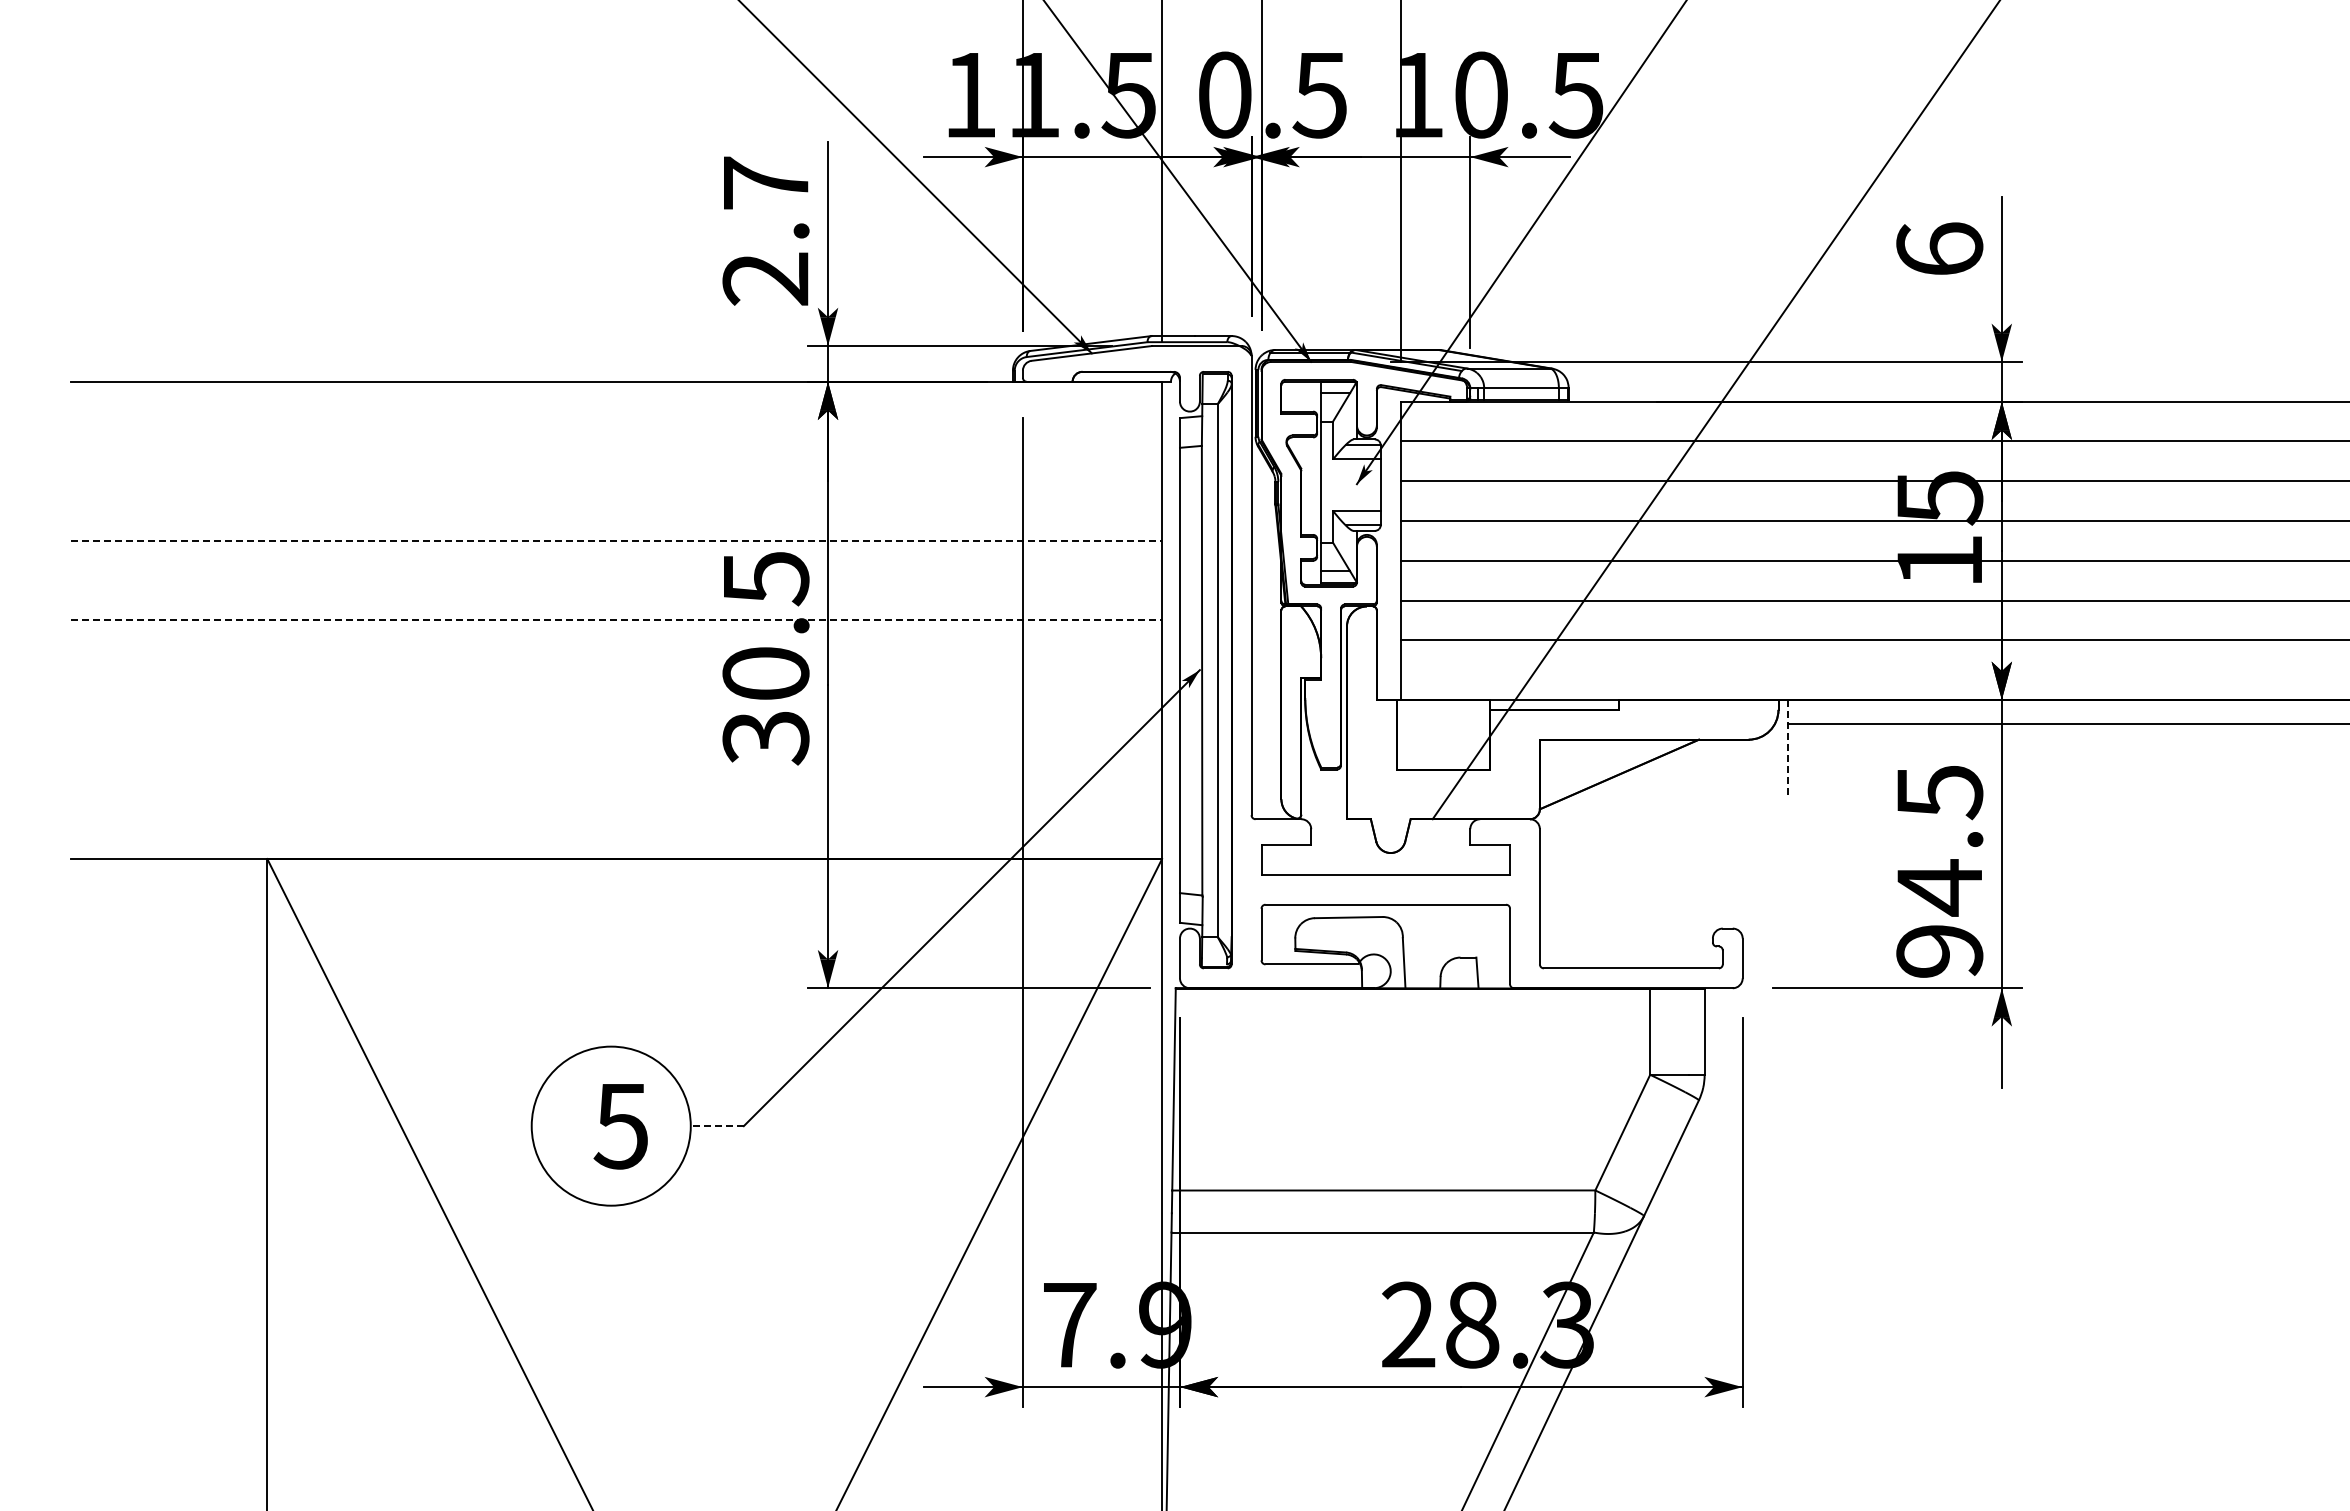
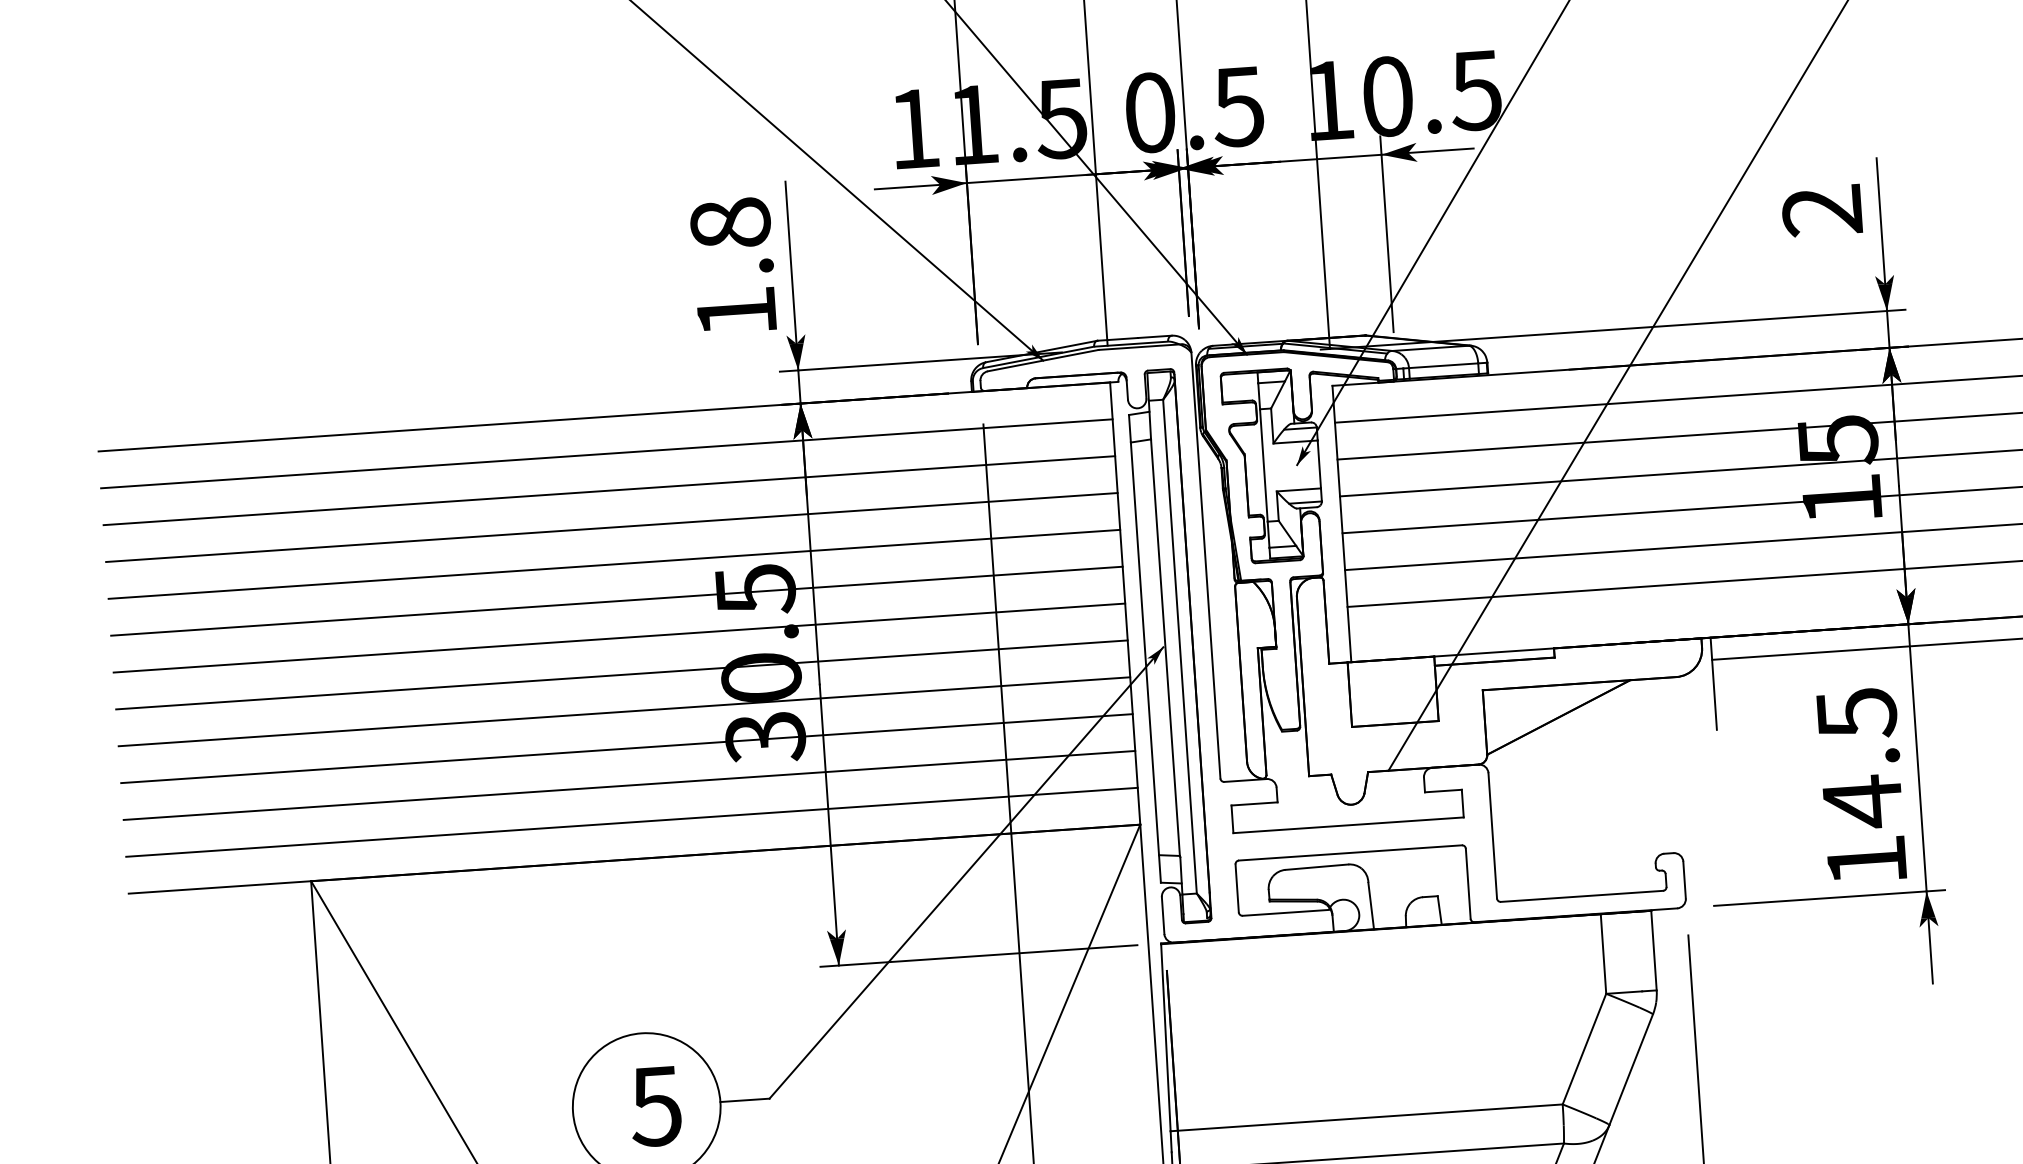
text: (765, 230) -> (733, 267), 2.7 -> 1.8
text: (1939, 249) -> (1822, 210), 6 -> 2
line: (616, 421) -> (607, 453), added
line: (616, 461) -> (609, 490), added
line: (616, 501) -> (612, 527), added
line: (616, 540) -> (614, 564), dashed -> solid
line: (616, 580) -> (617, 601), added
line: (616, 620) -> (619, 638), dashed -> solid
line: (616, 660) -> (622, 675), added
line: (616, 699) -> (624, 711), added
line: (616, 739) -> (627, 748), added
line: (1788, 749) -> (1713, 683), dashed -> solid
line: (616, 779) -> (629, 785), added
line: (616, 819) -> (632, 822), added
text: (1939, 951) -> (1866, 861), 94.5 -> 14.5
line: (717, 1126) -> (745, 1100), dashed -> solid

